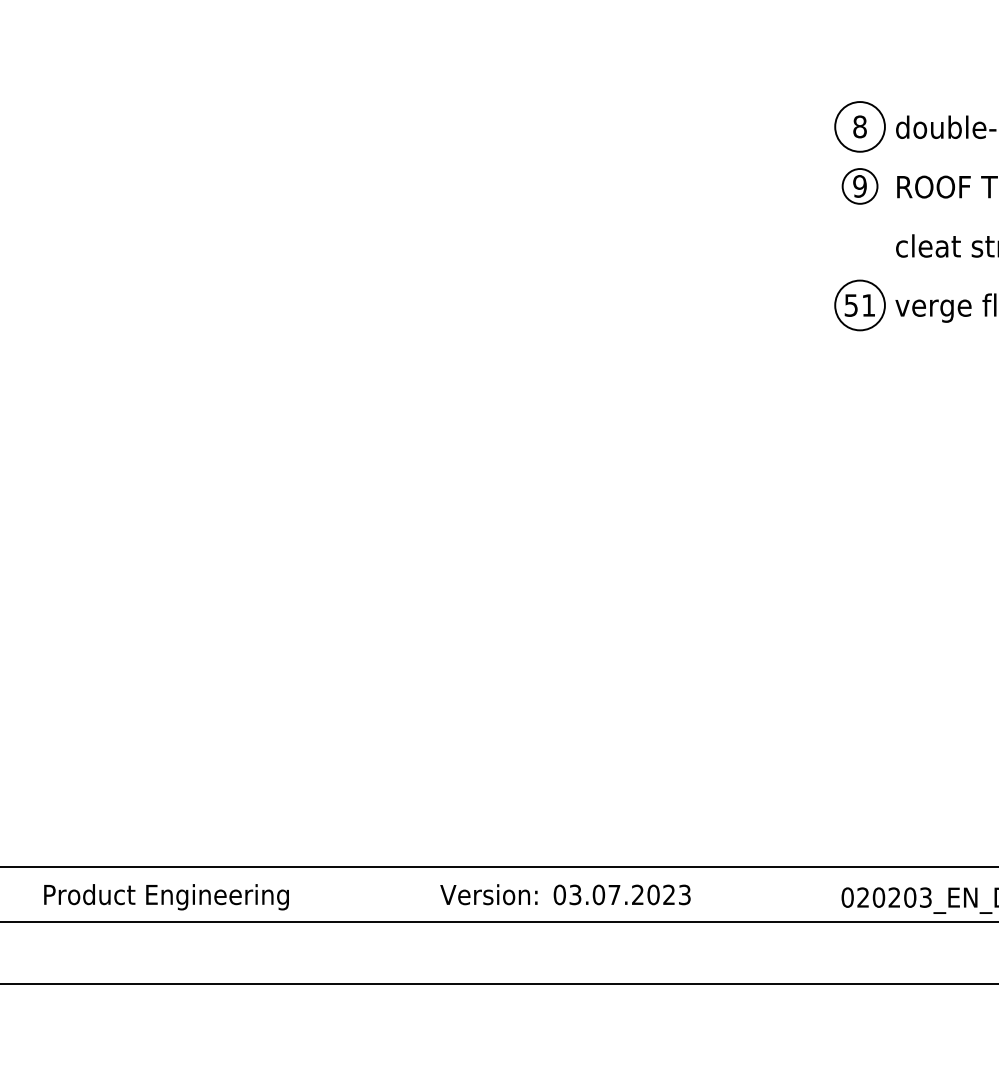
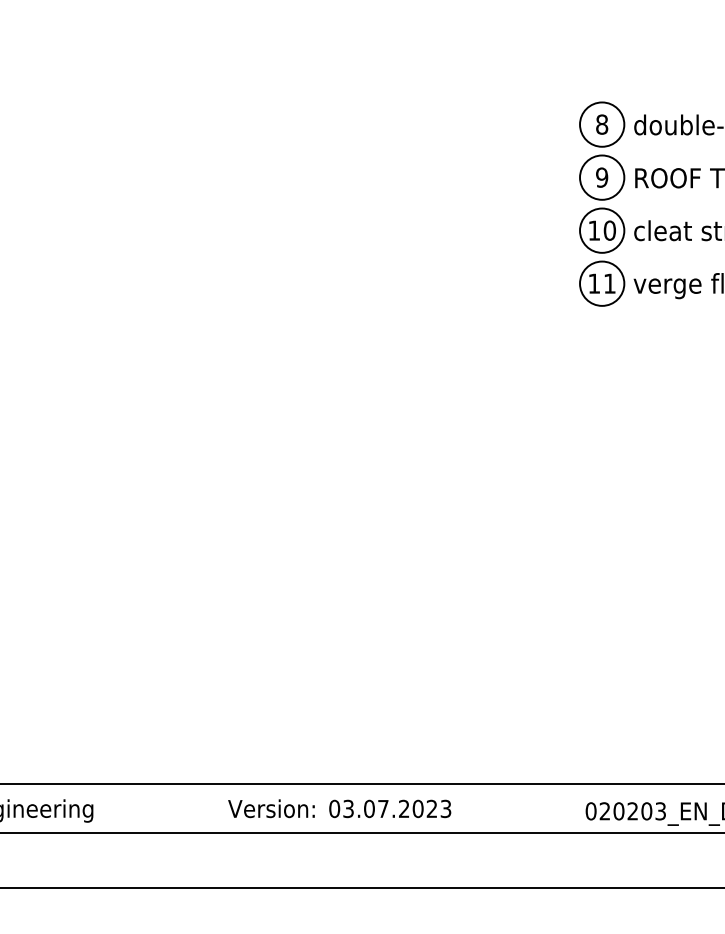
circle: (859, 186) -> (601, 177), size x1.43
part: (859, 245) -> (601, 230), added
text: (850, 305) -> (593, 283), 51 -> 11

